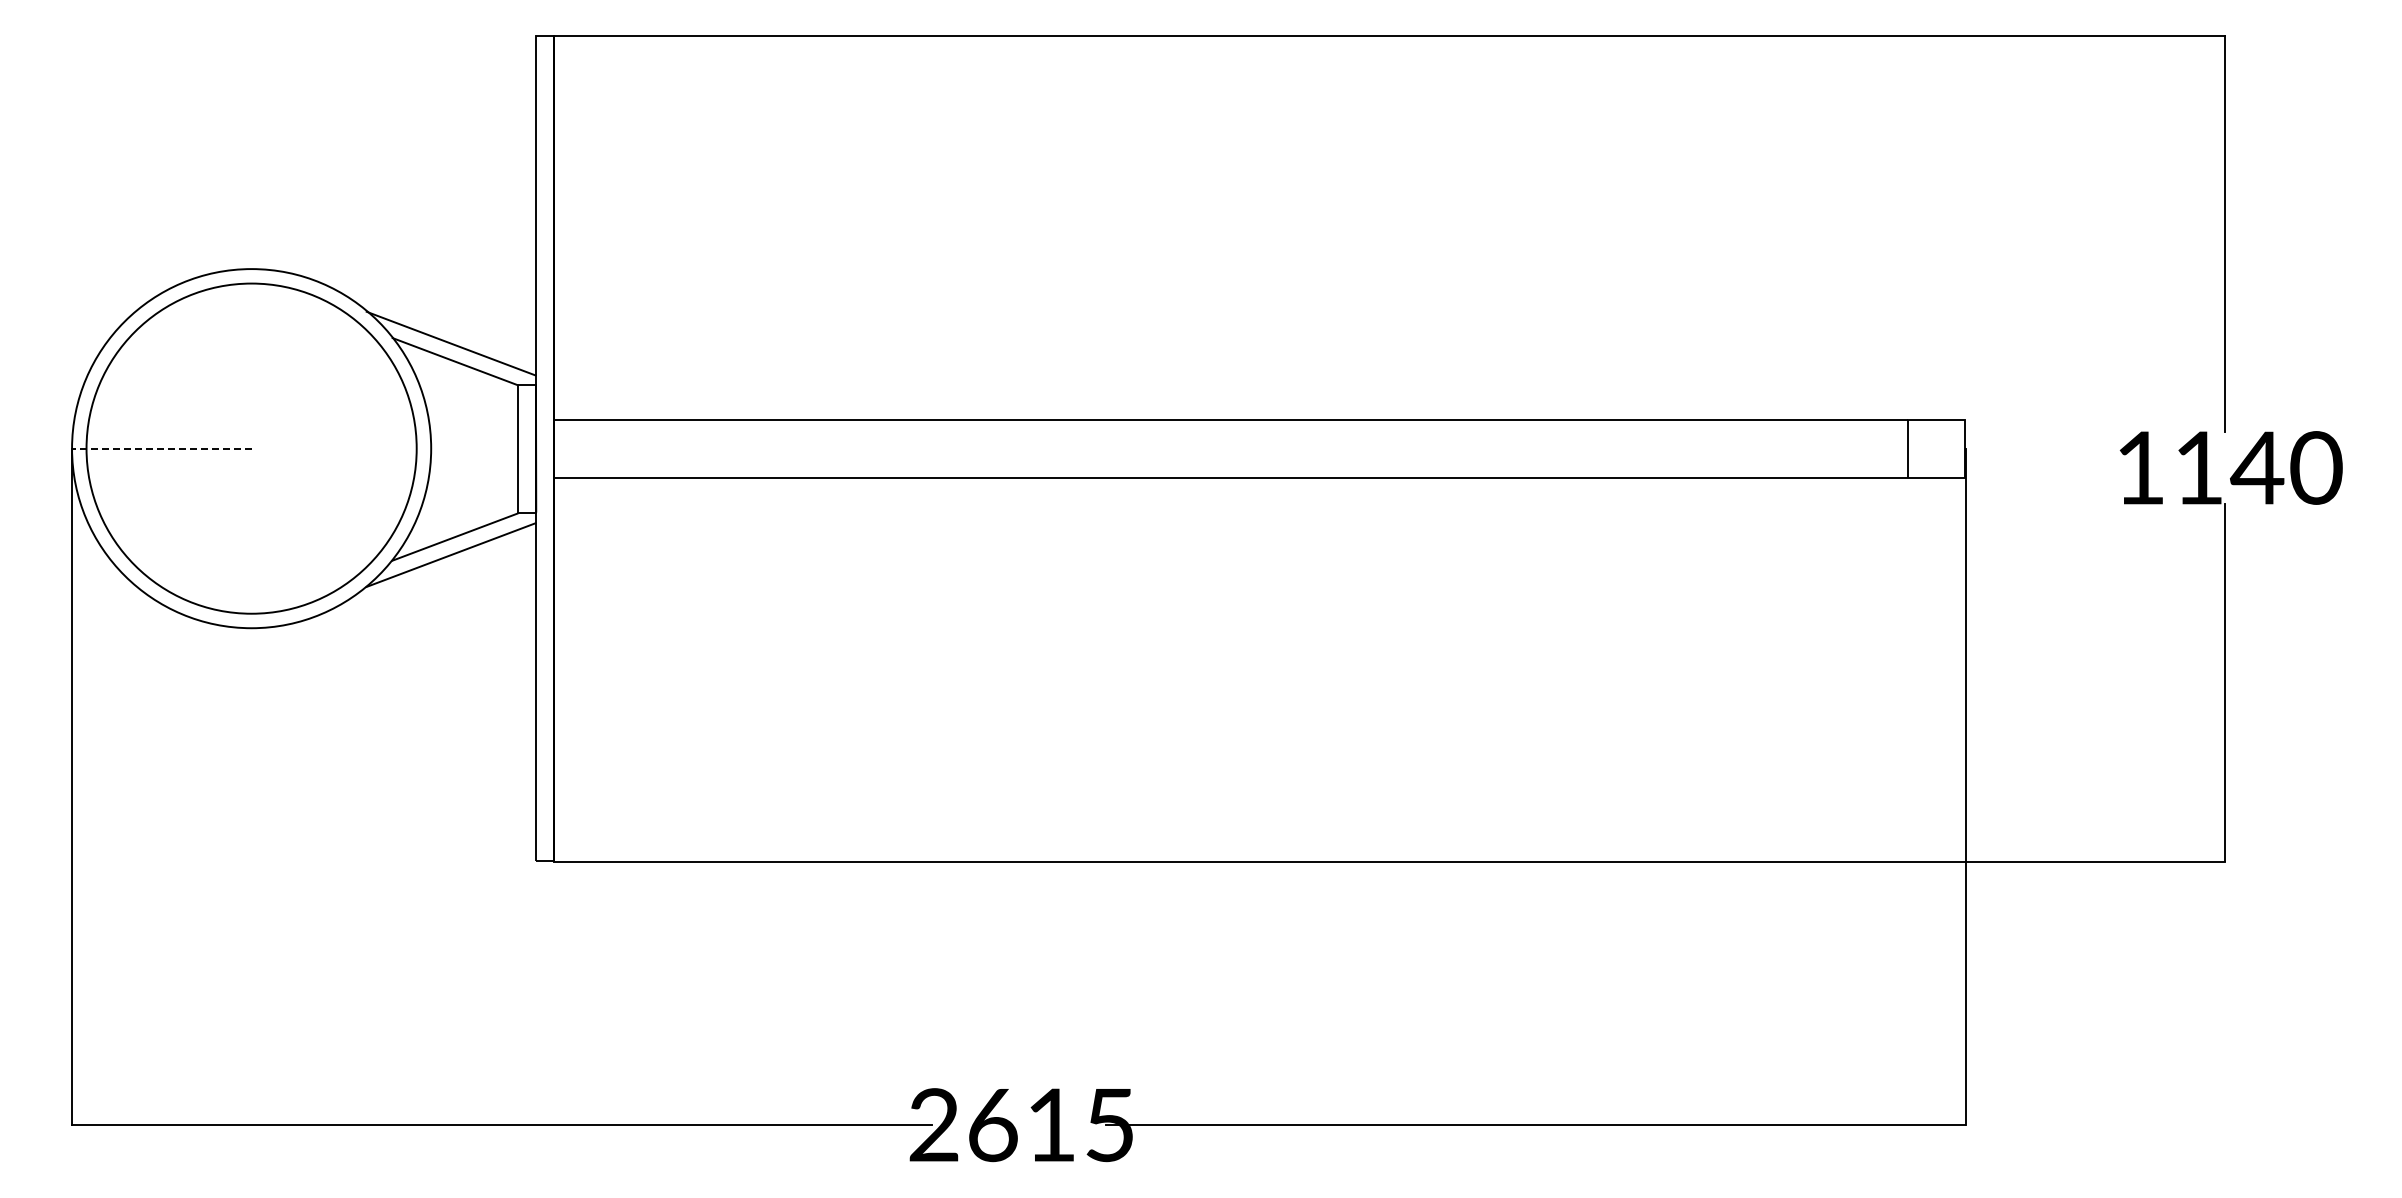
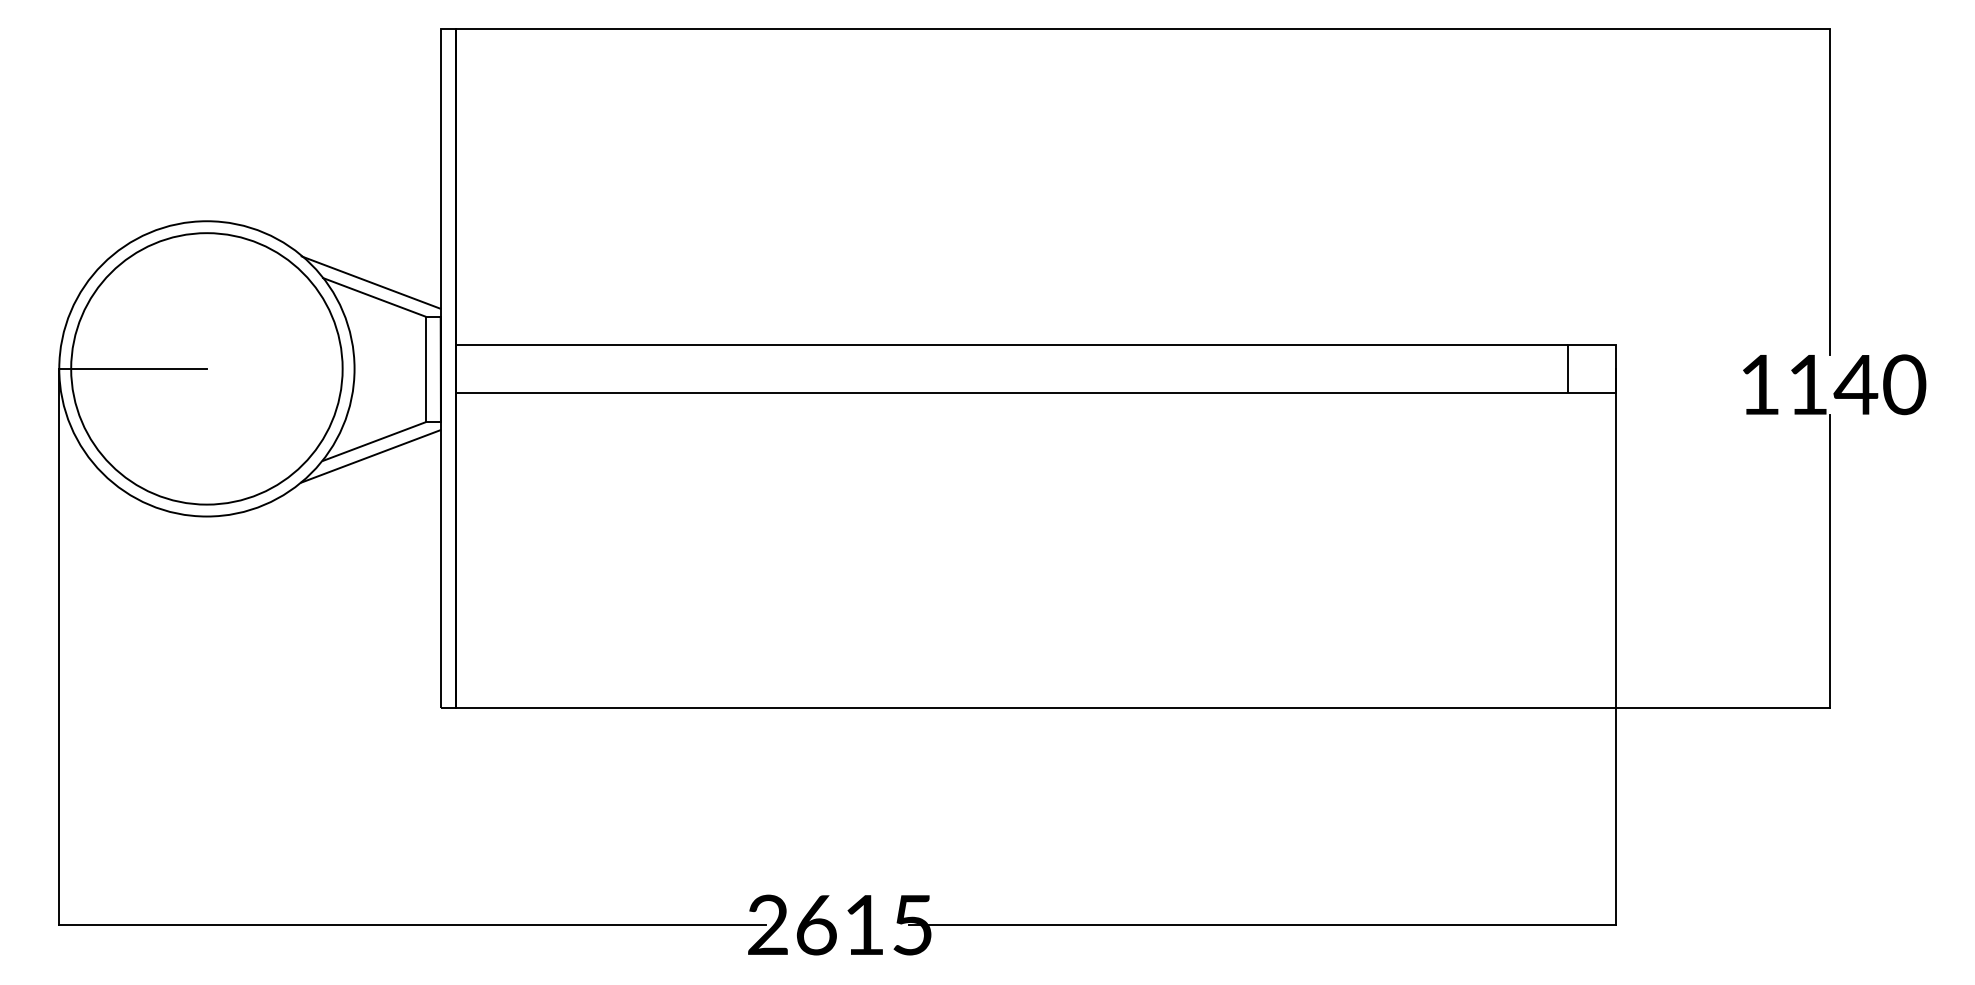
line: (161, 448) -> (132, 368), dashed -> solid

